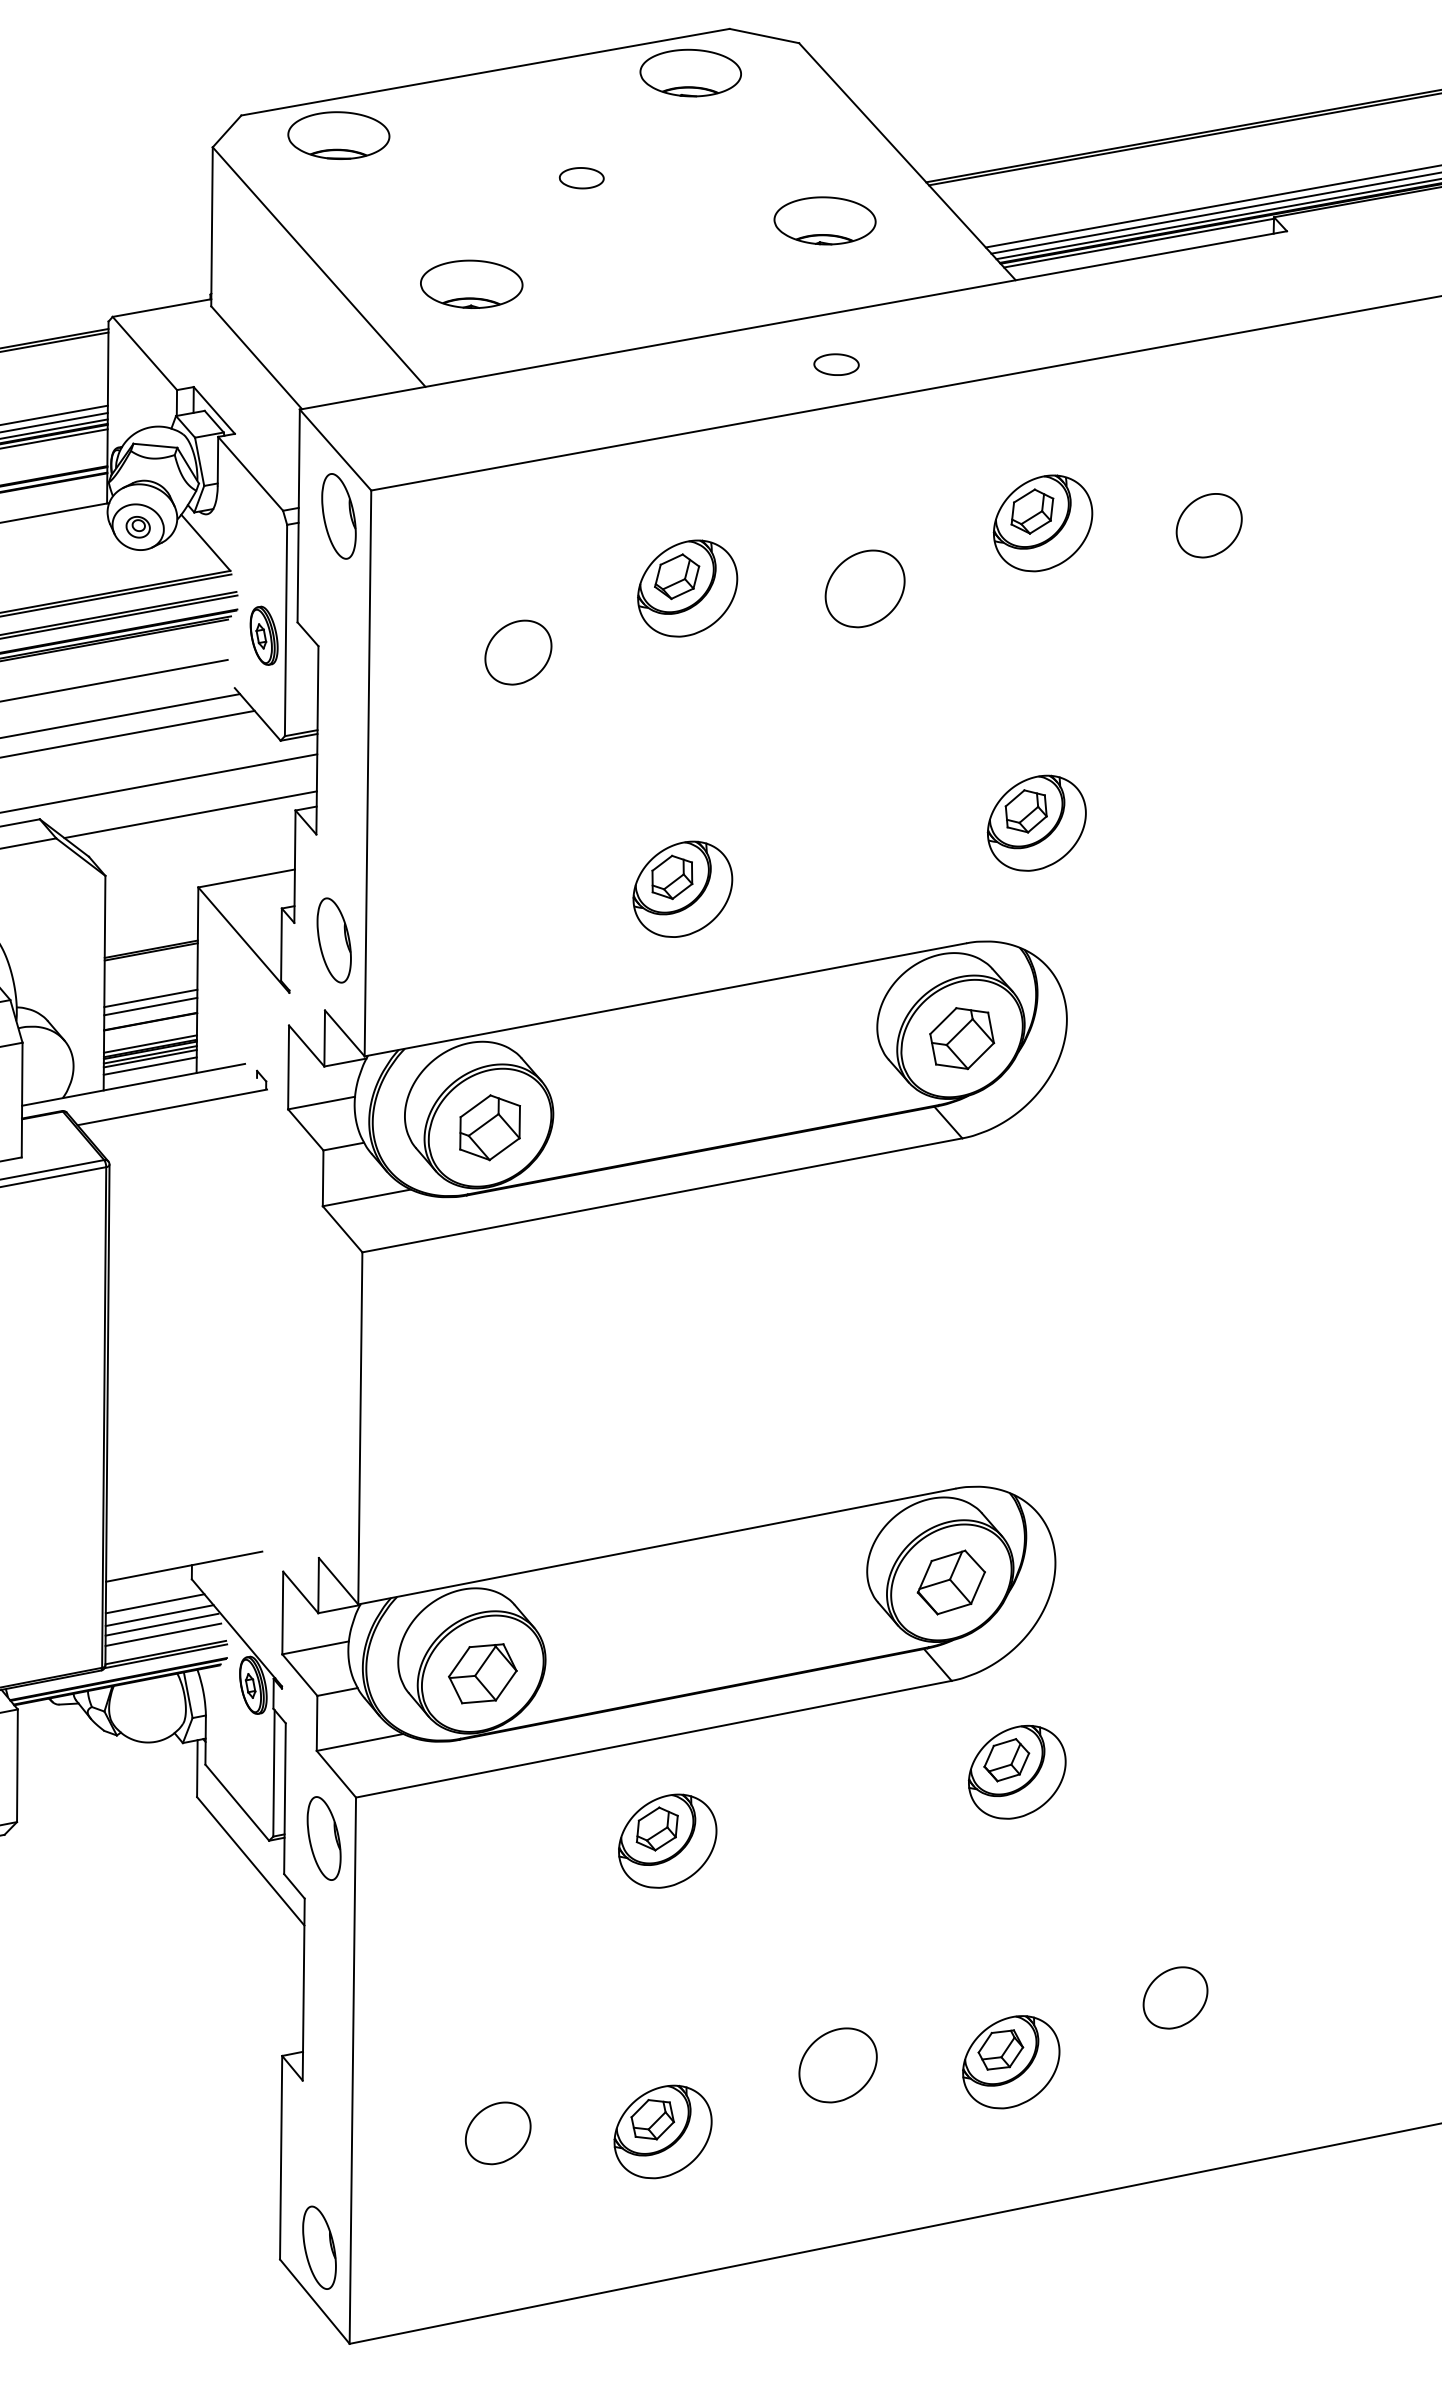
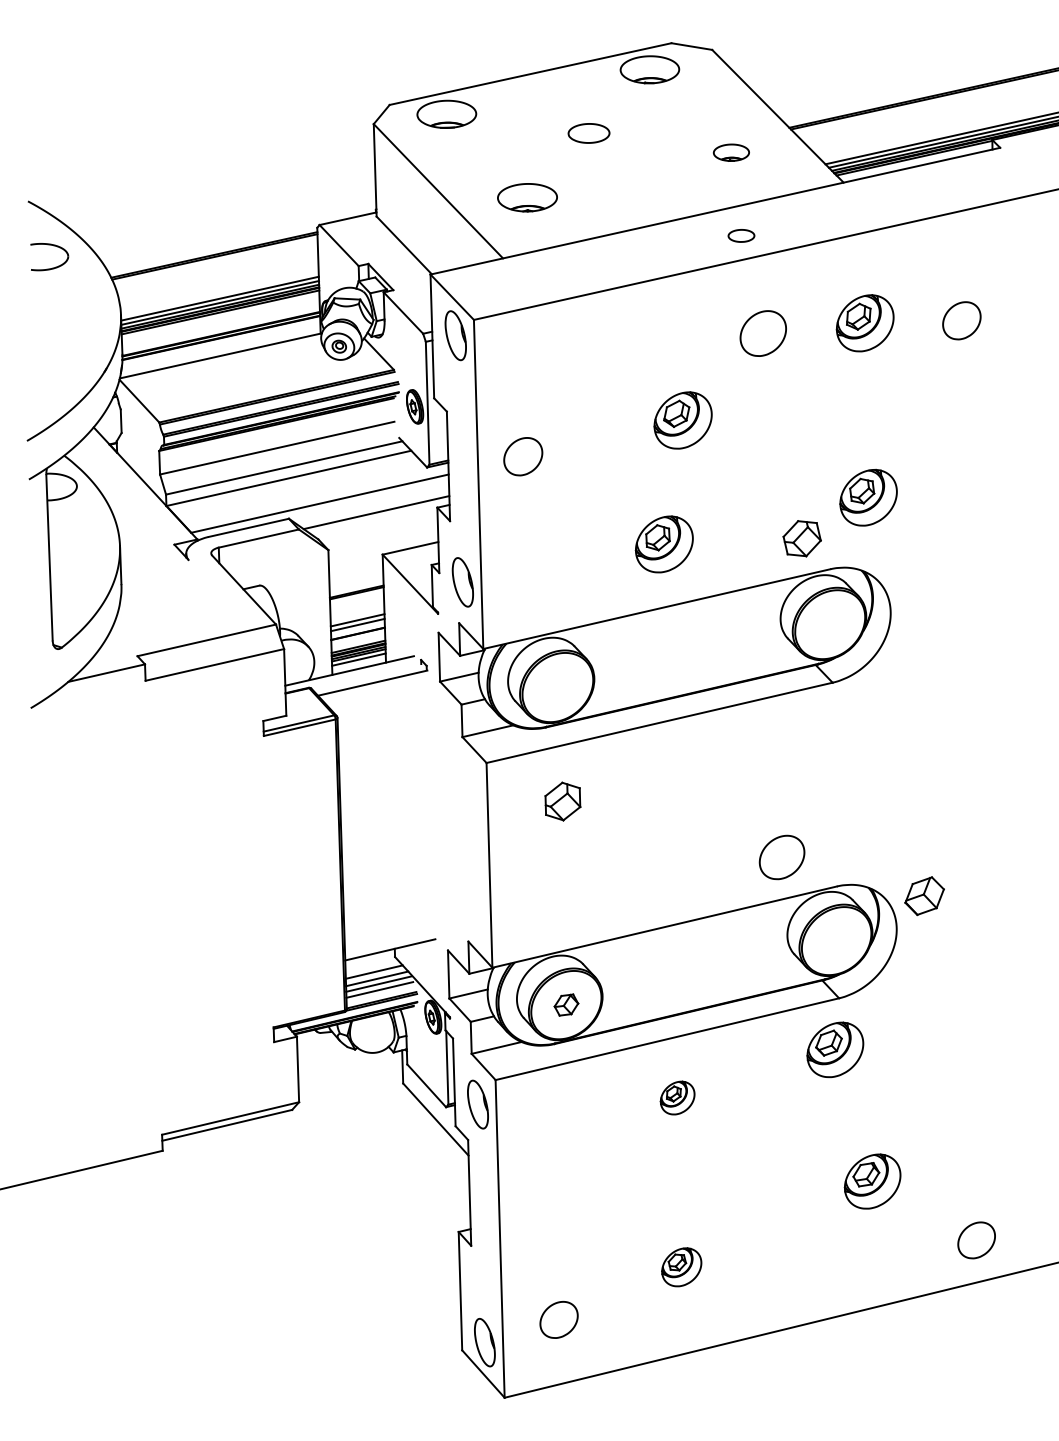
part: (580, 178) -> (588, 133), size x1.6
part: (825, 220) -> (731, 152), size x0.6
part: (686, 588) -> (682, 420), moved
part: (863, 588) -> (762, 333), moved
part: (518, 652) -> (523, 456), moved
part: (960, 1038) -> (801, 538), moved
part: (489, 1127) -> (562, 801), moved
part: (951, 1583) -> (924, 896), moved
part: (483, 1672) -> (566, 1004), size x0.6
part: (1017, 1771) -> (835, 1049), moved
part: (667, 1840) -> (677, 1097), size x0.6
part: (1175, 1998) -> (976, 1240), moved
part: (1010, 2062) -> (872, 1181), moved
part: (837, 2065) -> (781, 857), moved
part: (497, 2132) -> (558, 1319), moved
part: (662, 2132) -> (681, 1267), size x0.7

